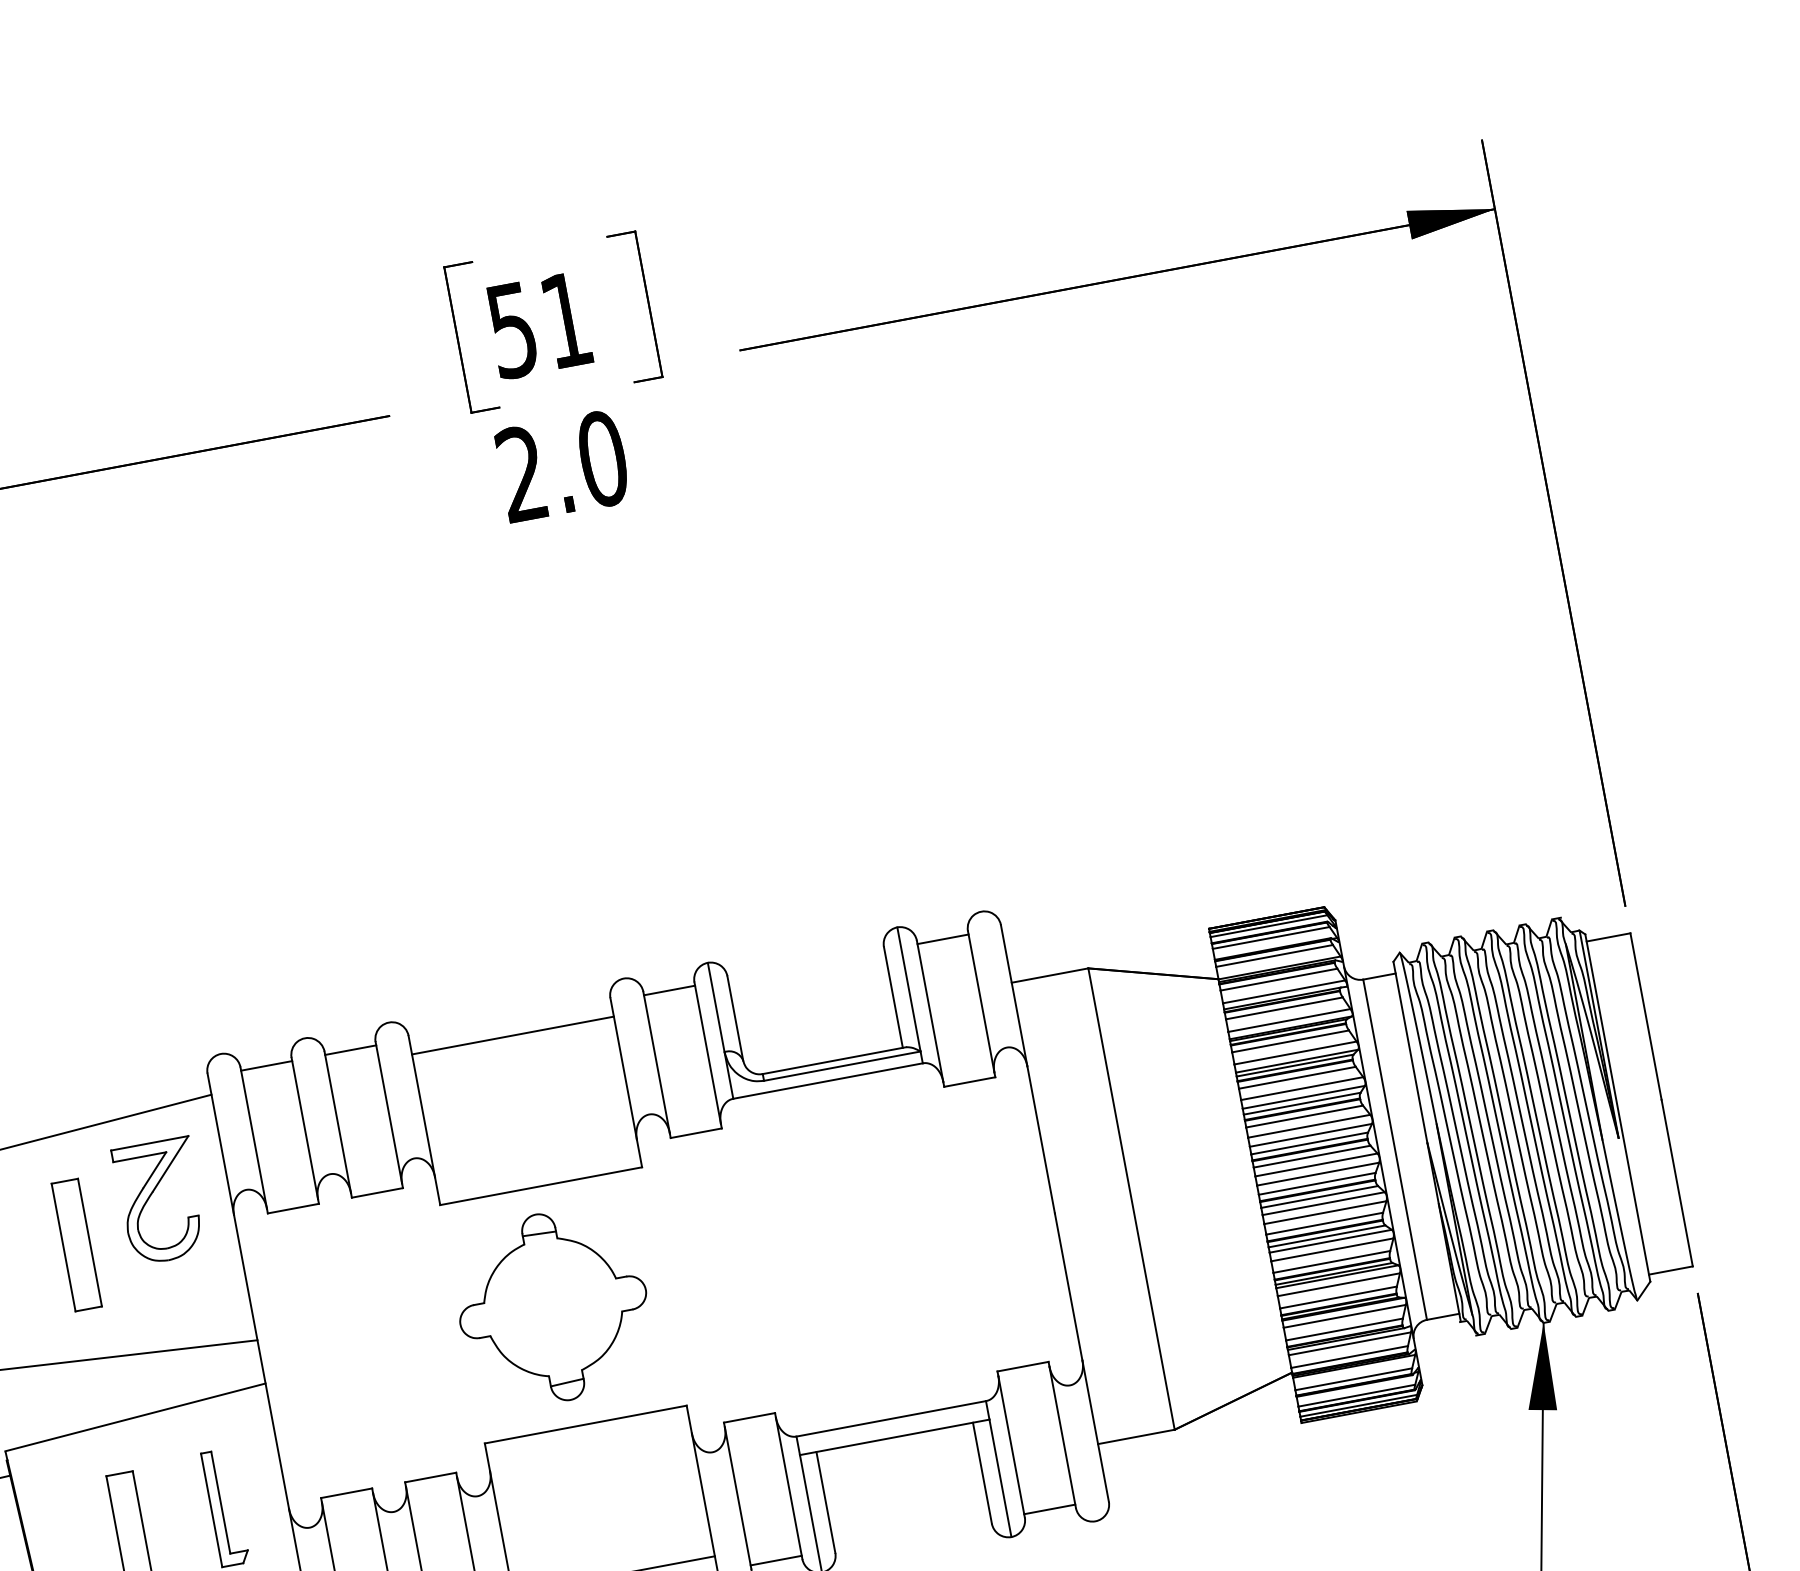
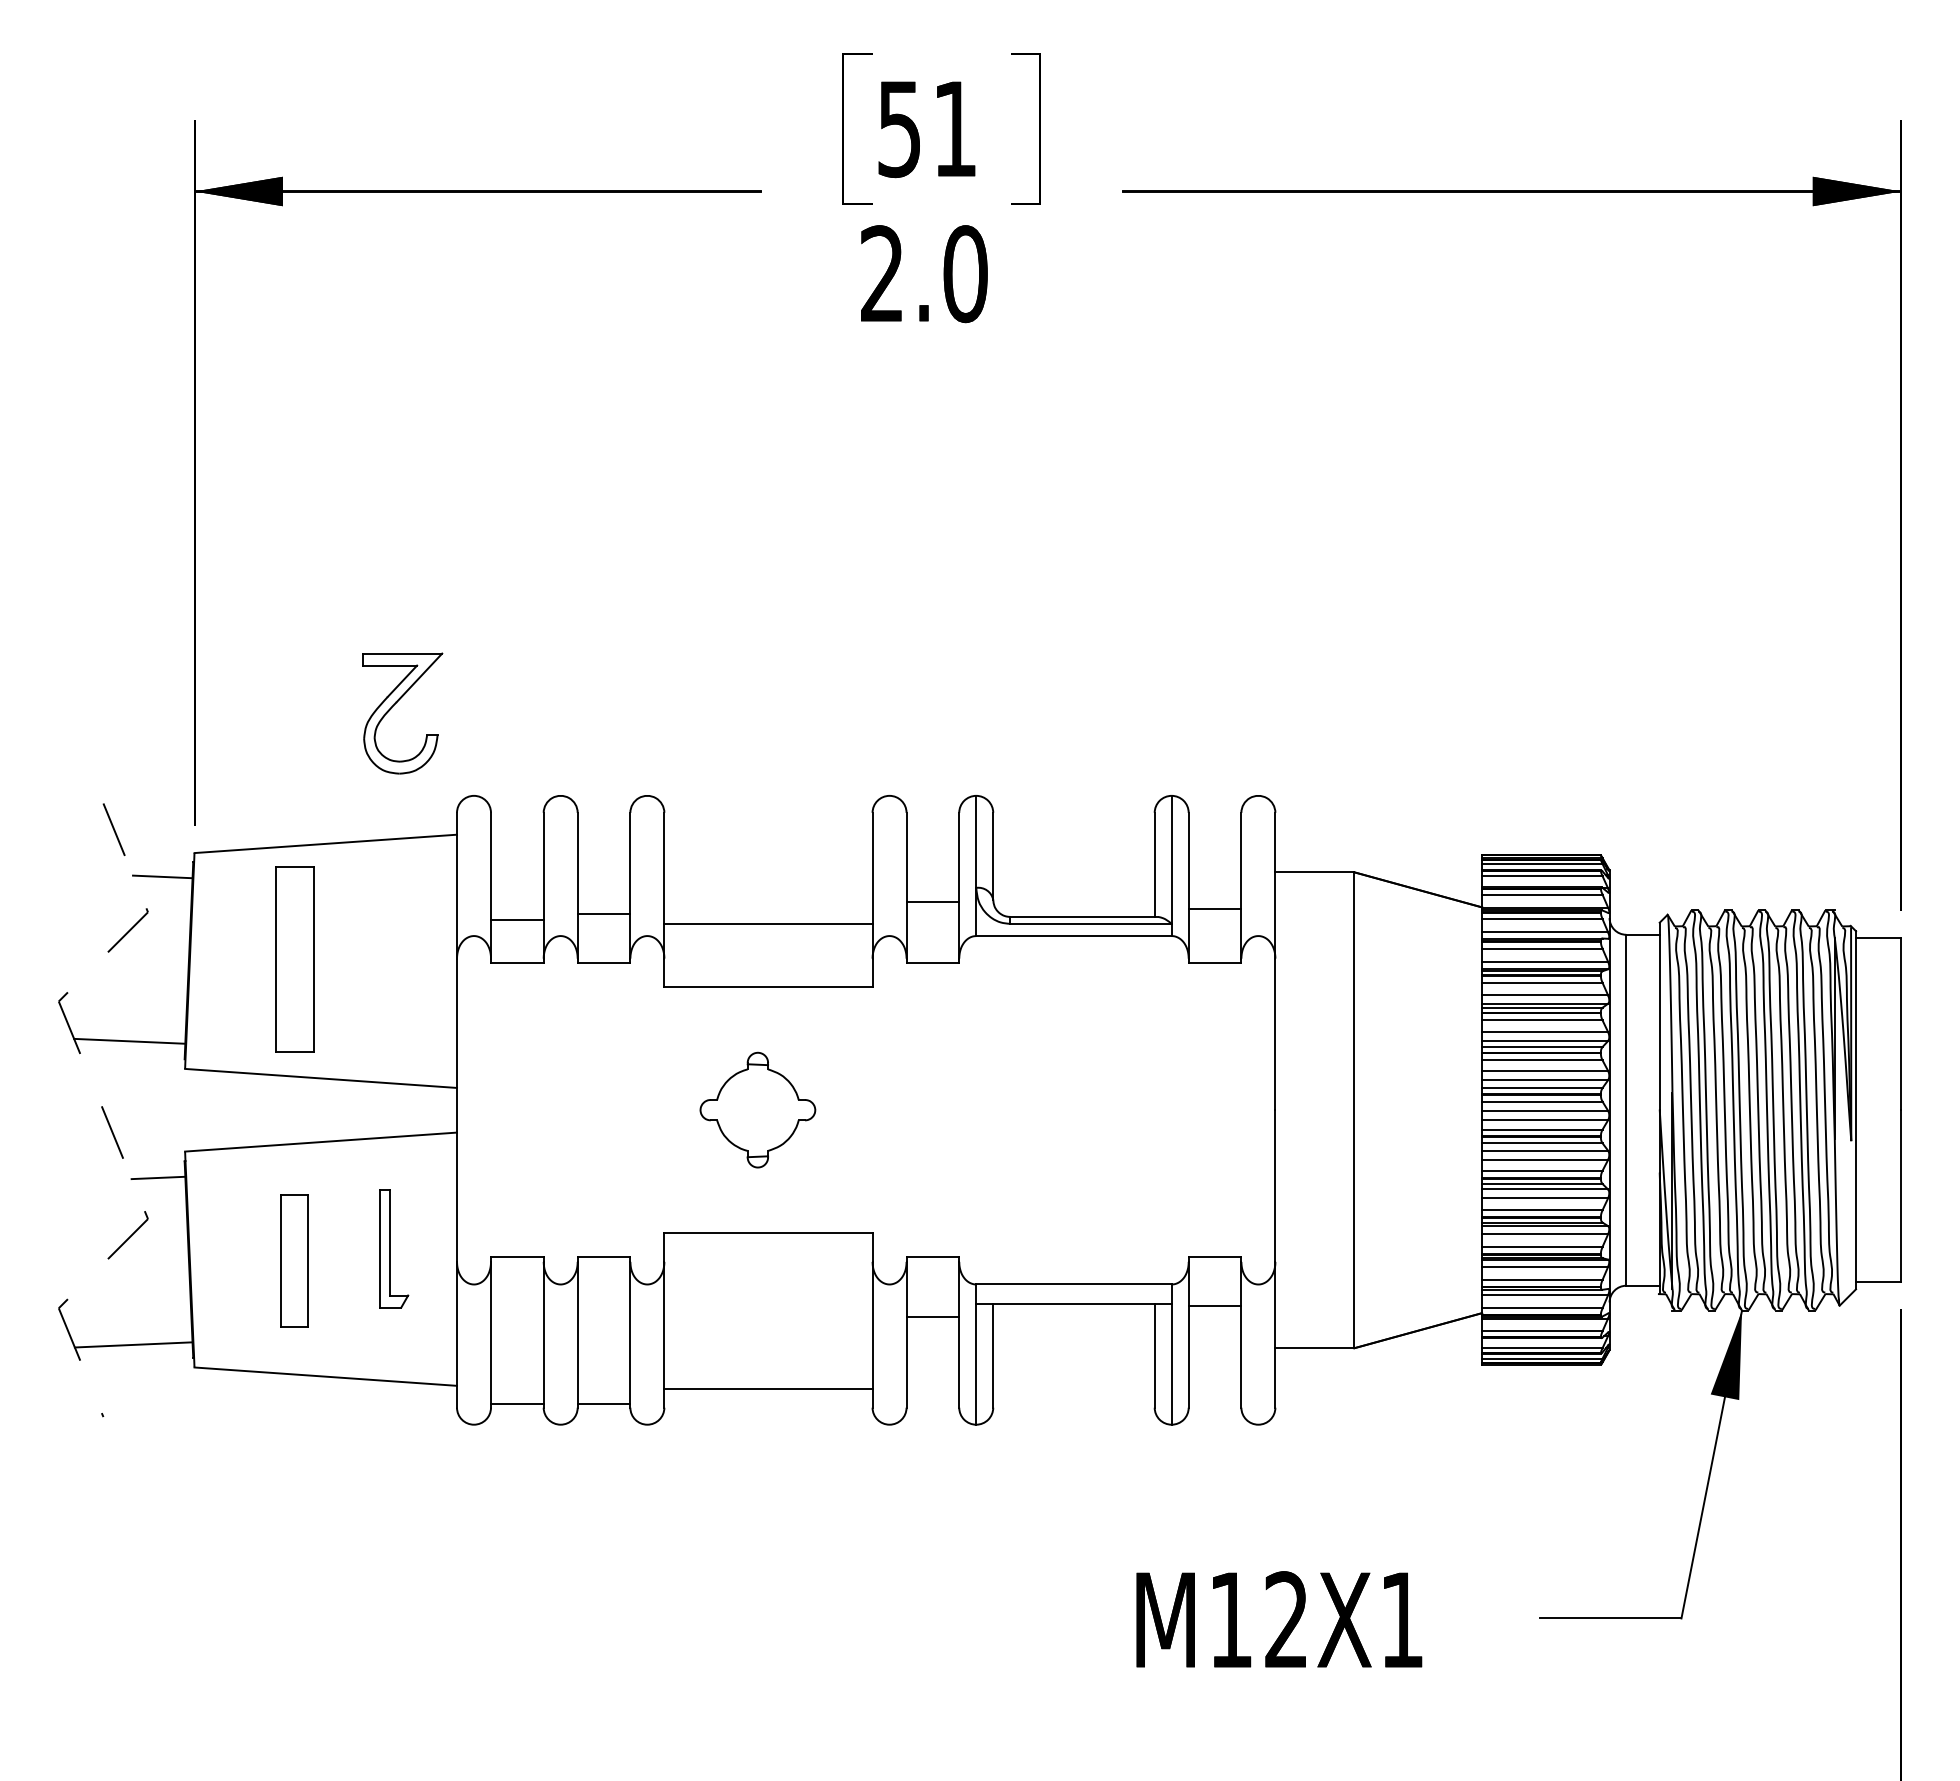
line: (942, 939) -> (1214, 909), moved
line: (669, 990) -> (932, 902), moved
line: (512, 1035) -> (768, 923), moved
line: (350, 1050) -> (603, 914), moved
line: (266, 1066) -> (517, 920), moved
part: (151, 1195) -> (394, 705), moved
part: (76, 1245) -> (294, 959), size x1.4
part: (552, 1306) -> (757, 1109), size x0.6
line: (1049, 1509) -> (1214, 1306), moved
line: (775, 1560) -> (932, 1317), moved

